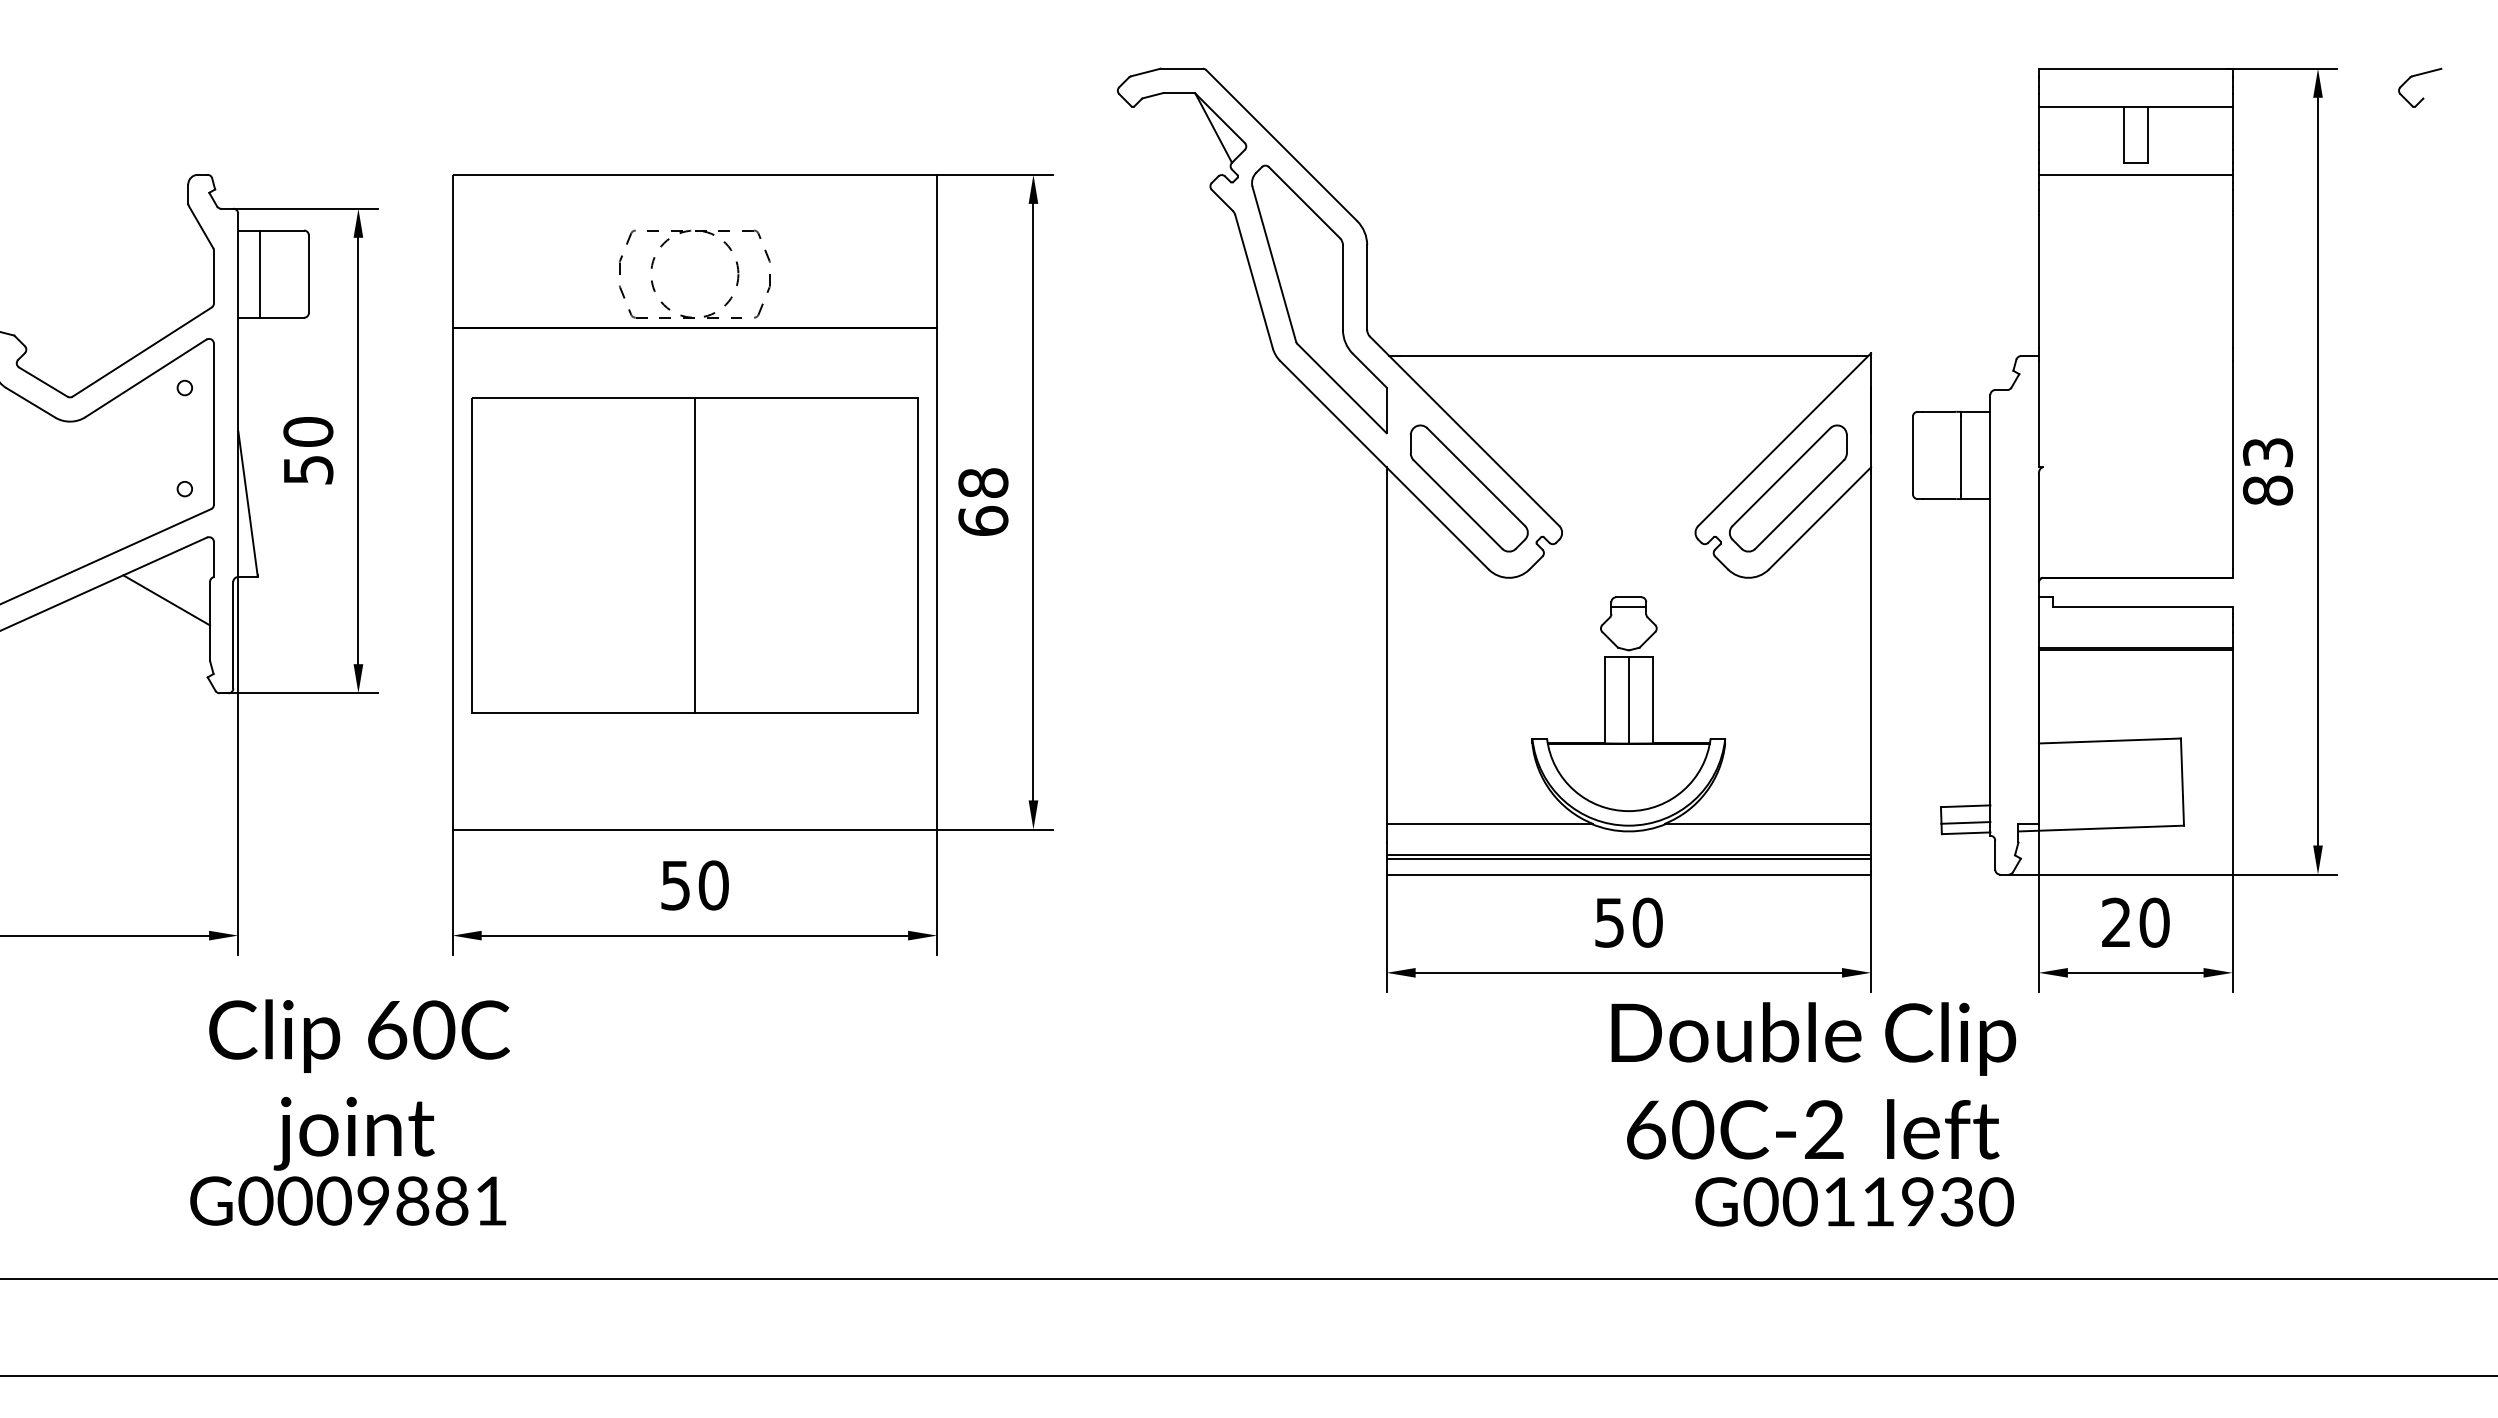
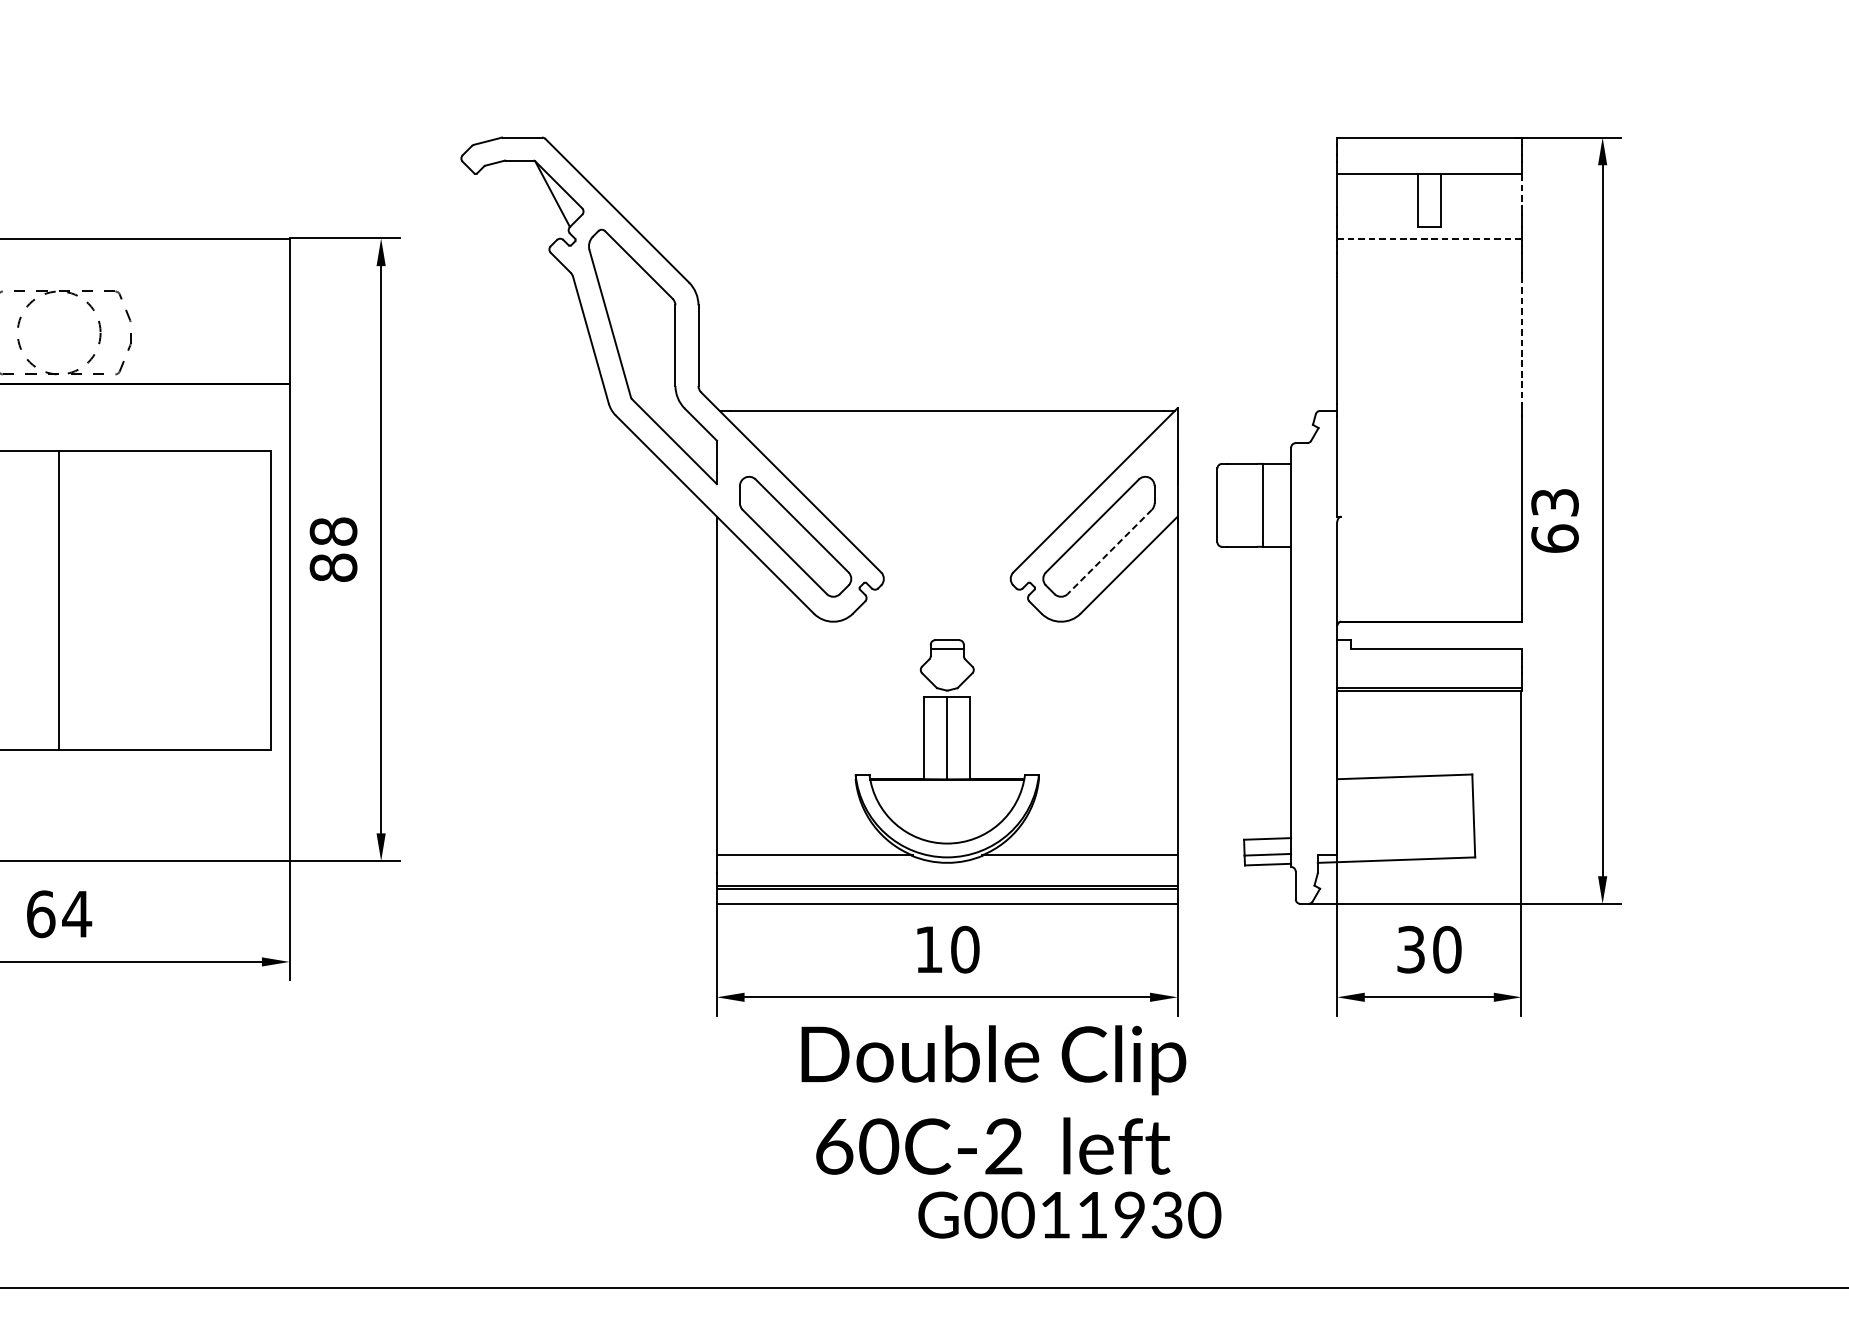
part: (2422, 97) -> (1701, 164), removed
line: (2232, 125) -> (1521, 191), solid -> dashed
line: (2135, 175) -> (1429, 239), solid -> dashed
line: (2232, 281) -> (1521, 339), solid -> dashed
text: (2267, 490) -> (1554, 538), 83 -> 63
line: (1799, 504) -> (1109, 551), solid -> dashed
text: (983, 521) -> (333, 568), 68 -> 88
text: (695, 885) -> (59, 914), 50 -> 64
text: (1609, 922) -> (928, 949), 50 -> 10
text: (2116, 922) -> (1411, 949), 20 -> 30
text: (1813, 1080) -> (993, 1099), moved
text: (1854, 1201) -> (1069, 1214), moved

